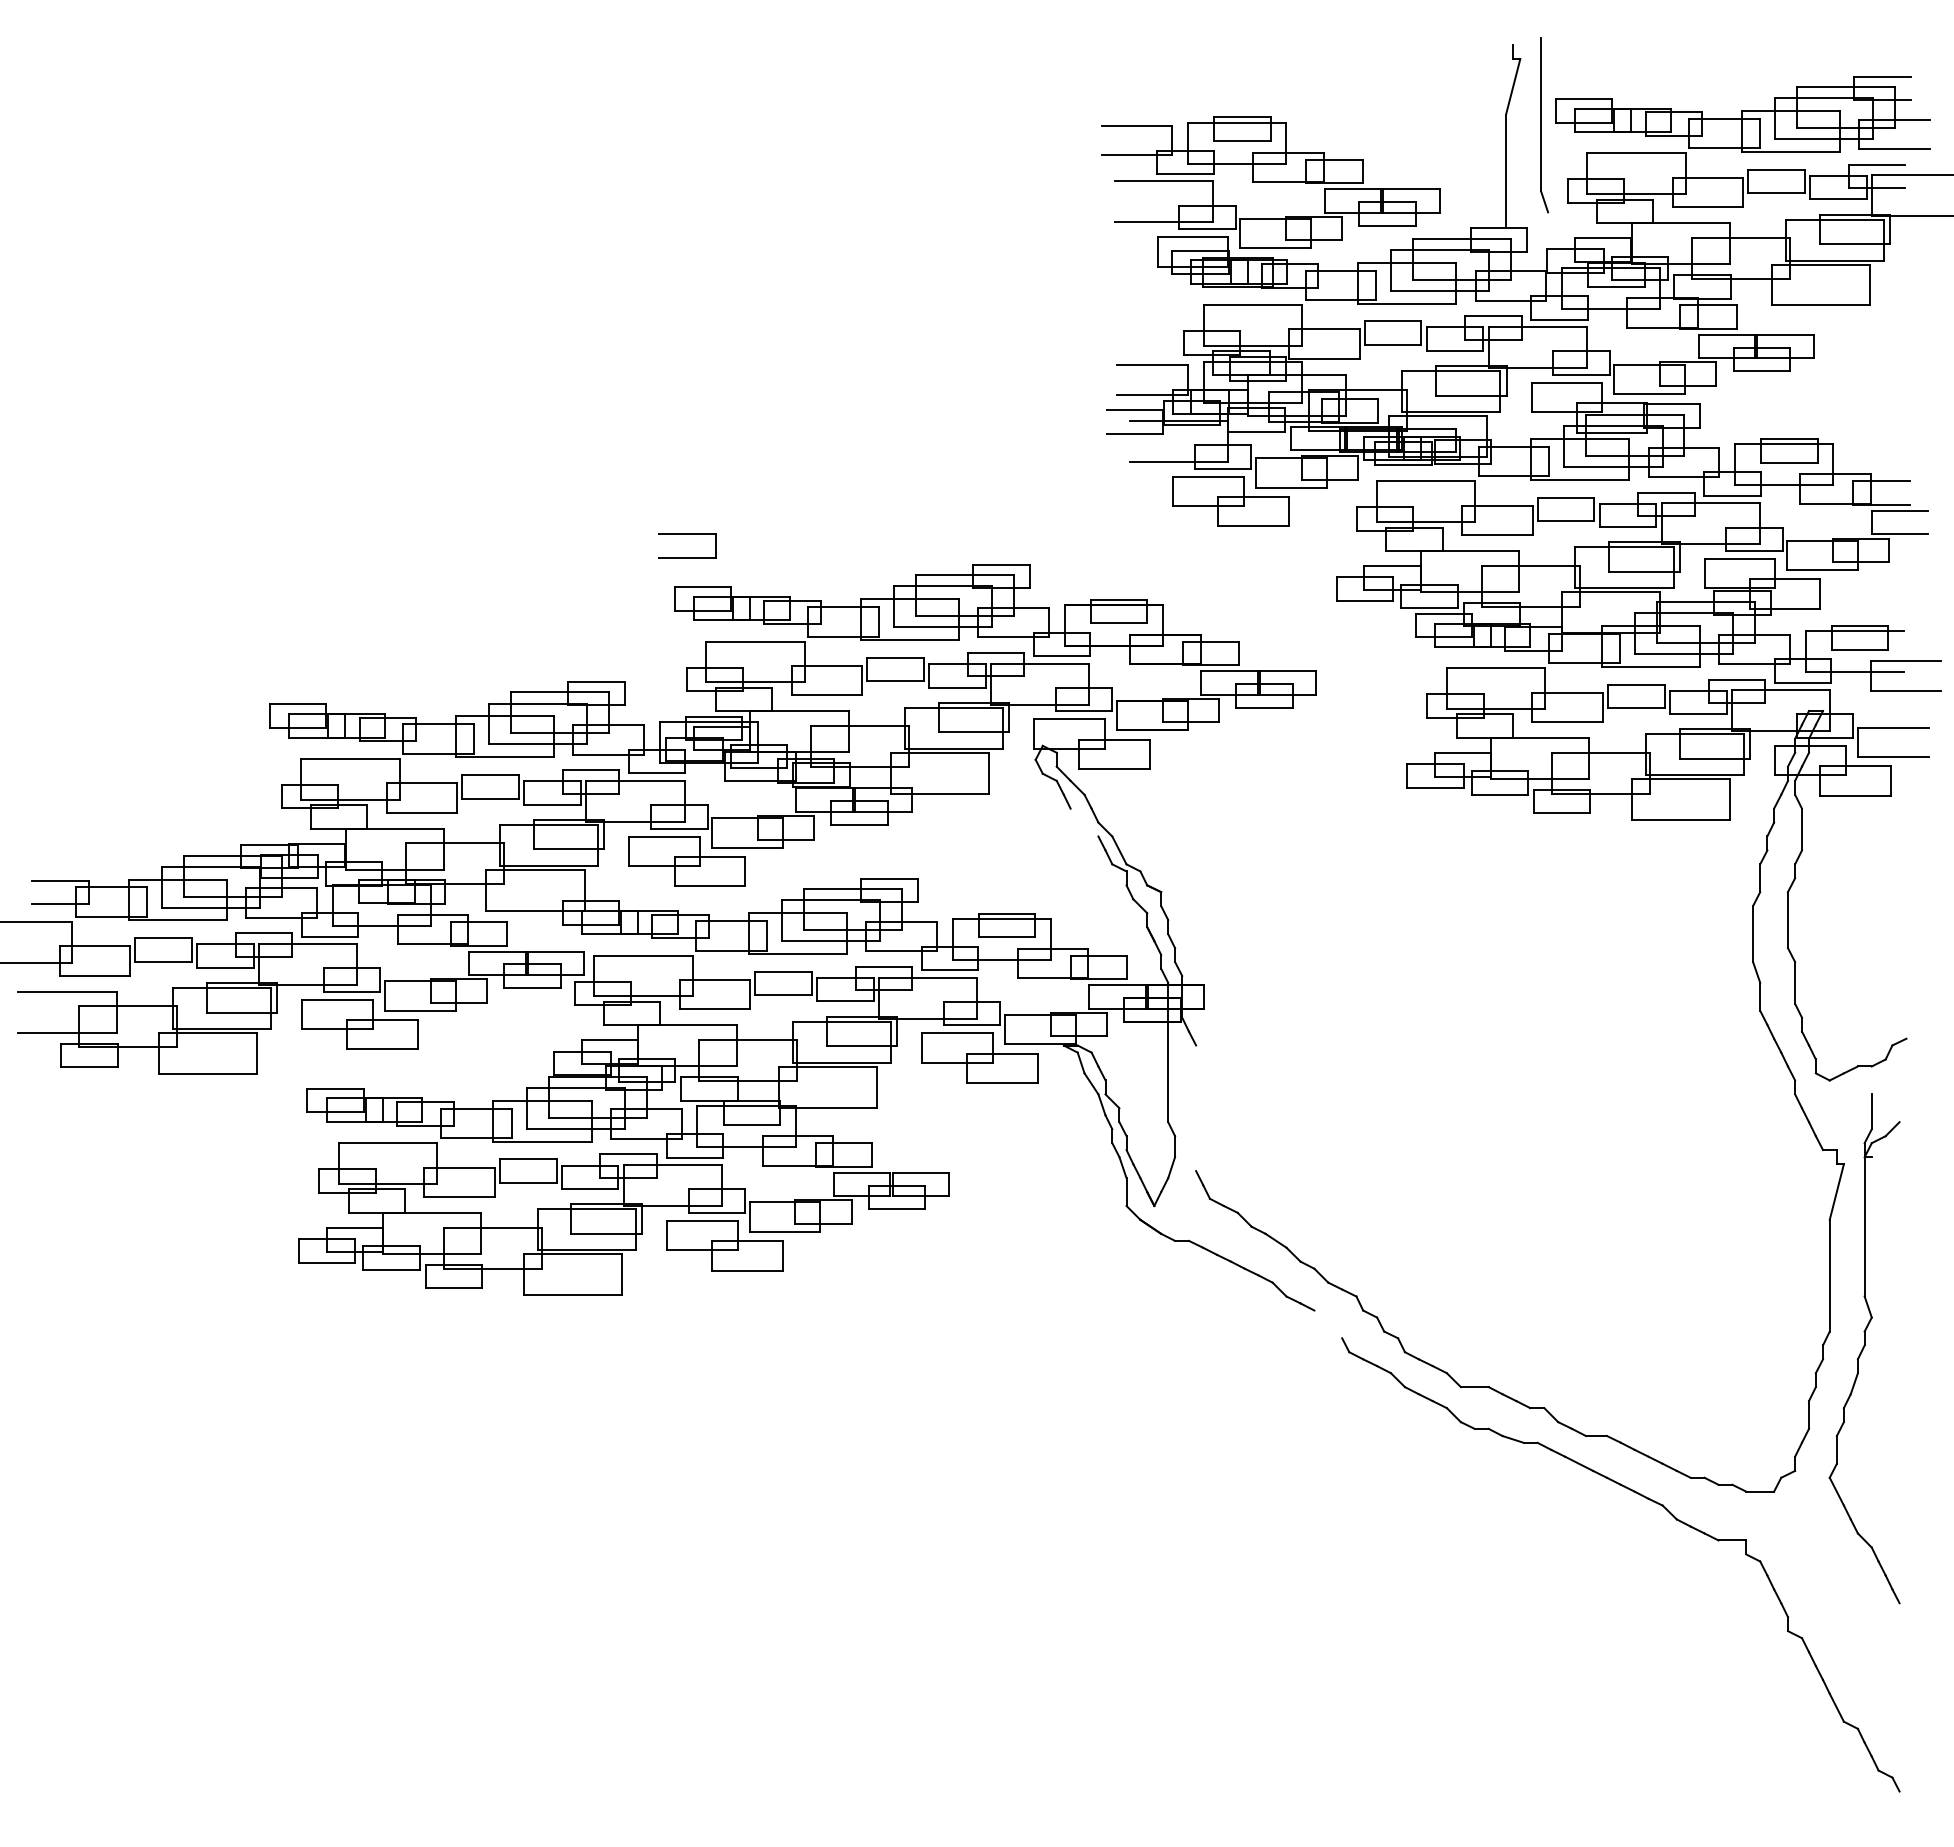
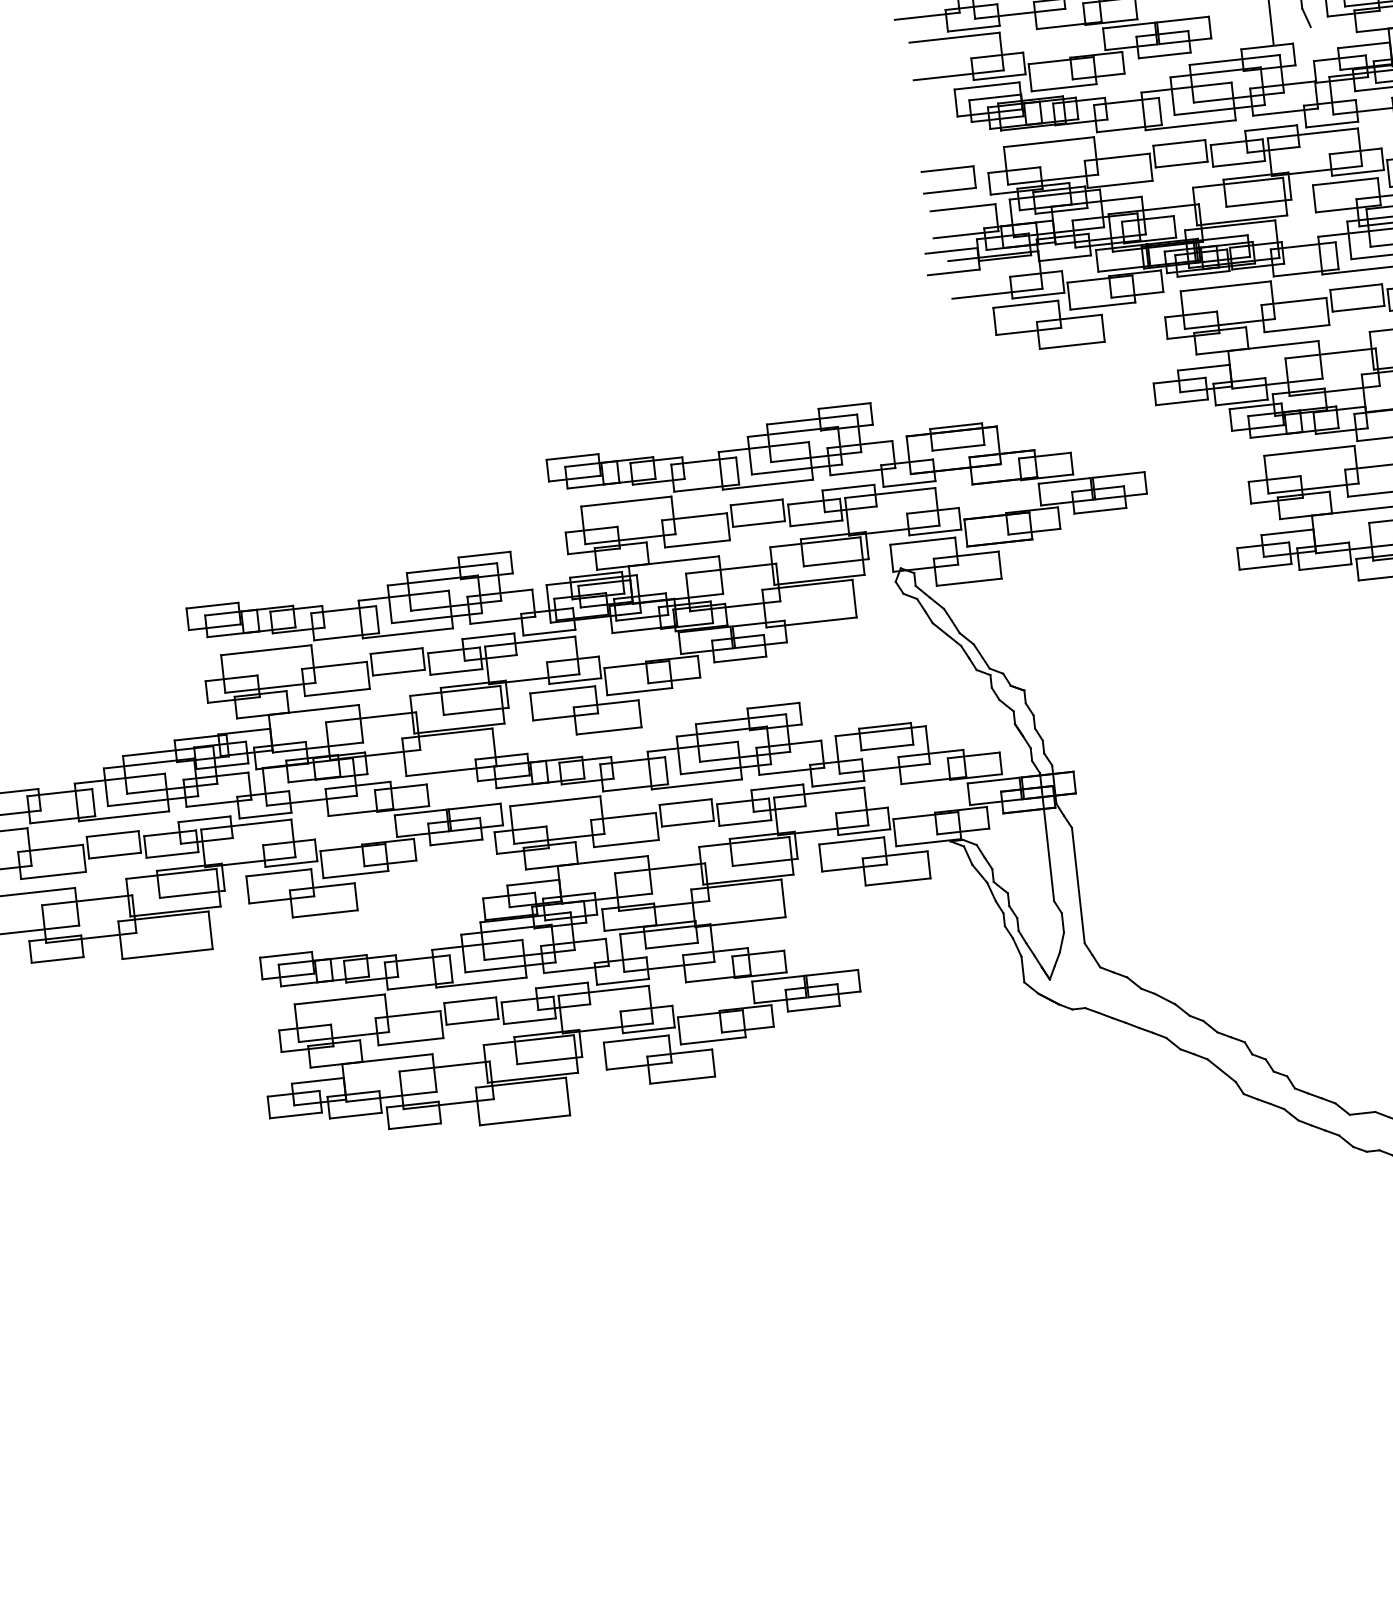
part: (687, 534) -> (947, 169), moved
line: (1084, 822) -> (946, 634), added
line: (1196, 1108) -> (1078, 885), added
line: (1328, 1324) -> (1221, 1070), added

